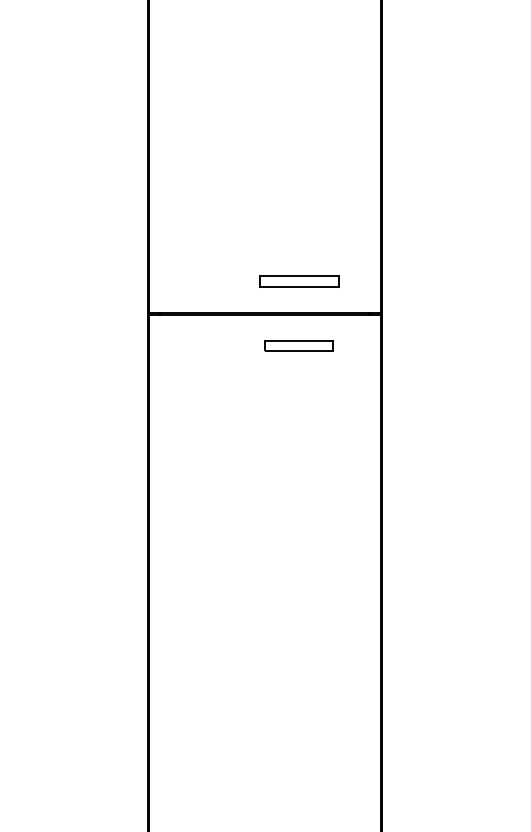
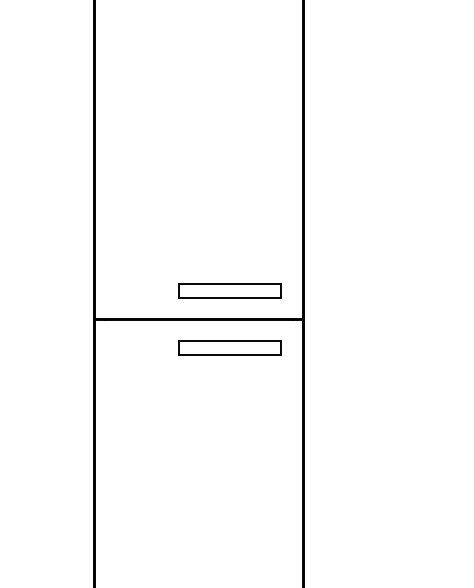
part: (299, 281) -> (229, 290), size x1.43
part: (299, 345) -> (229, 348), size x1.67

